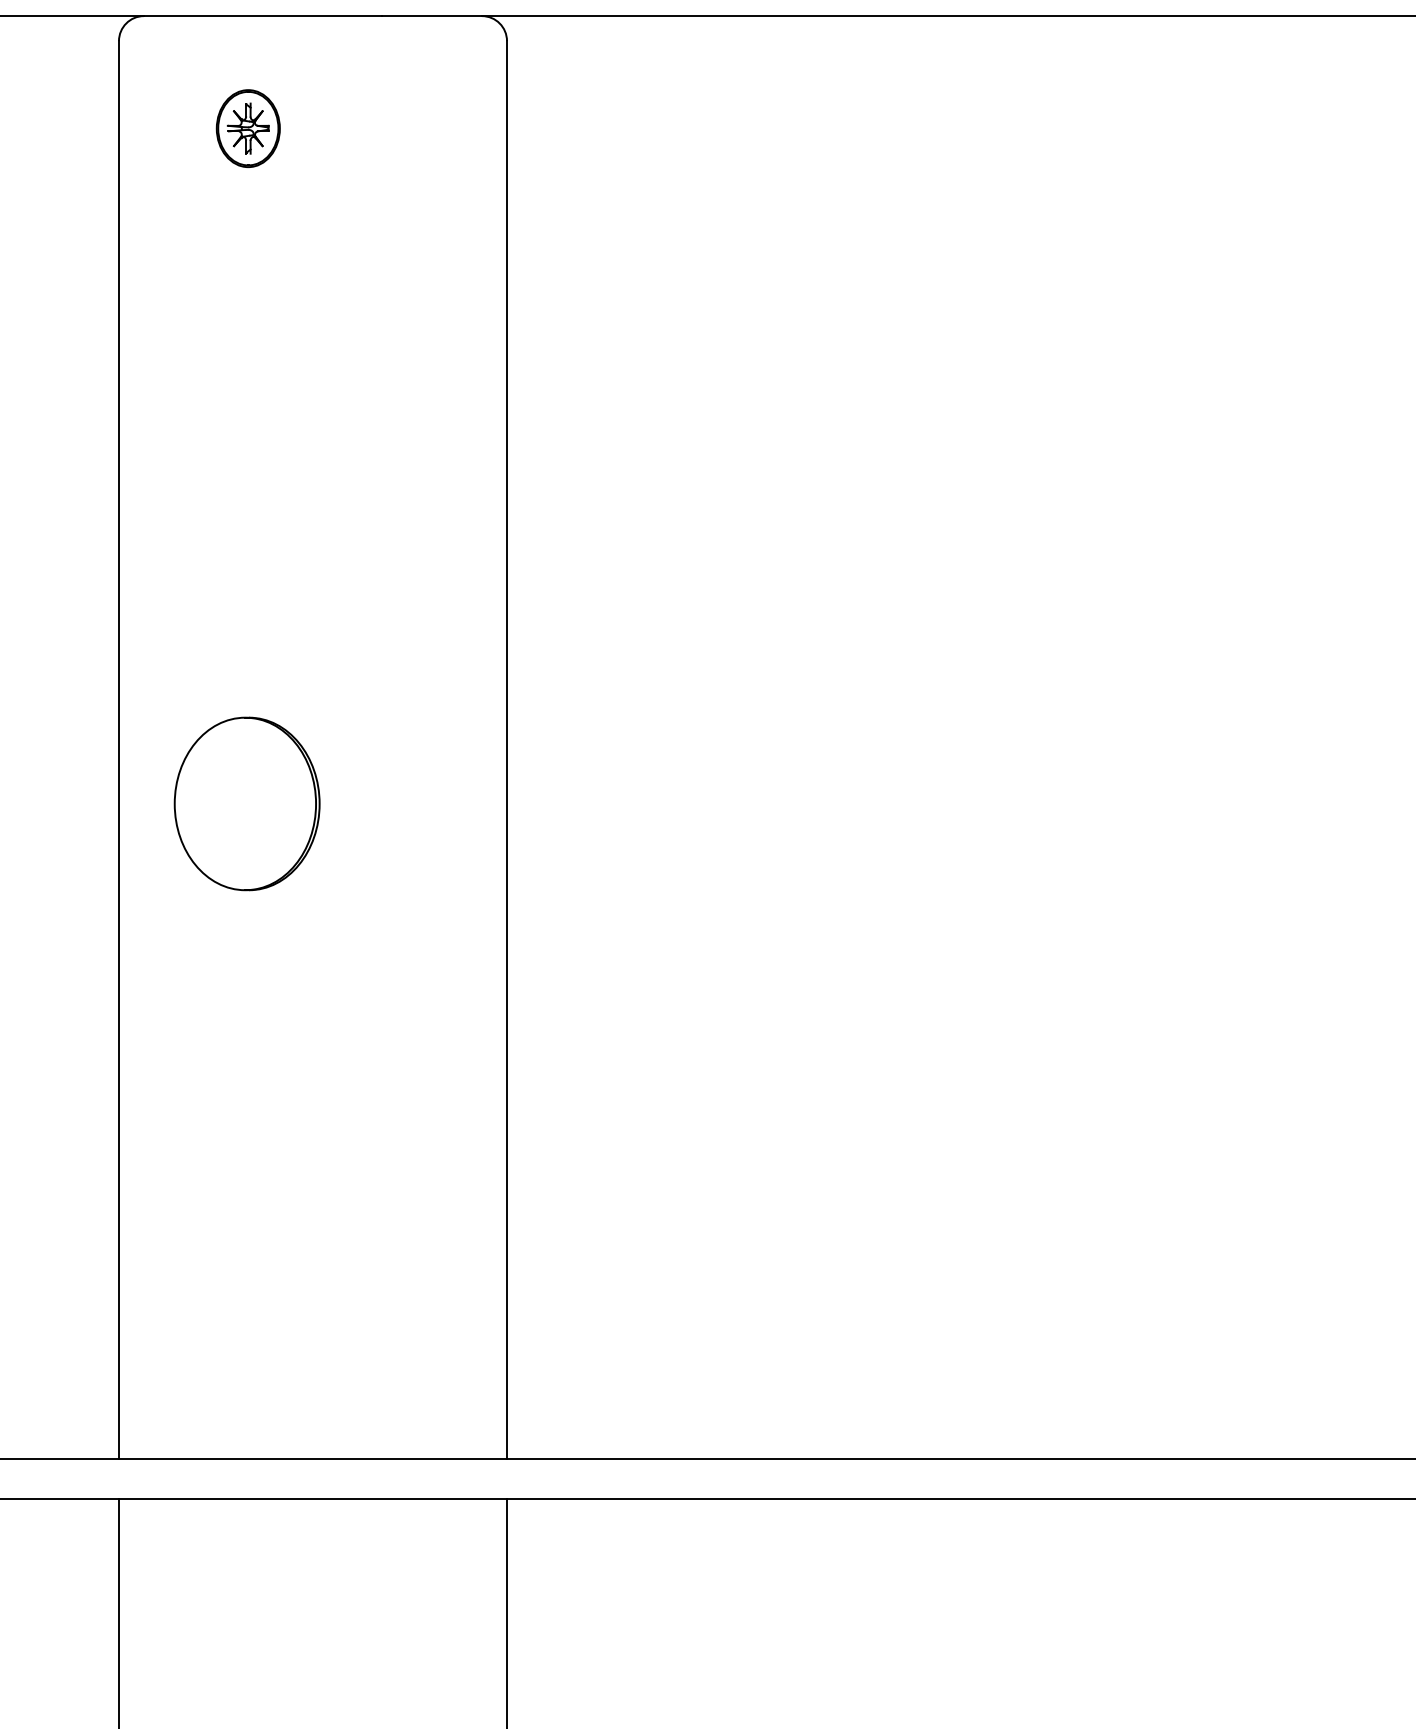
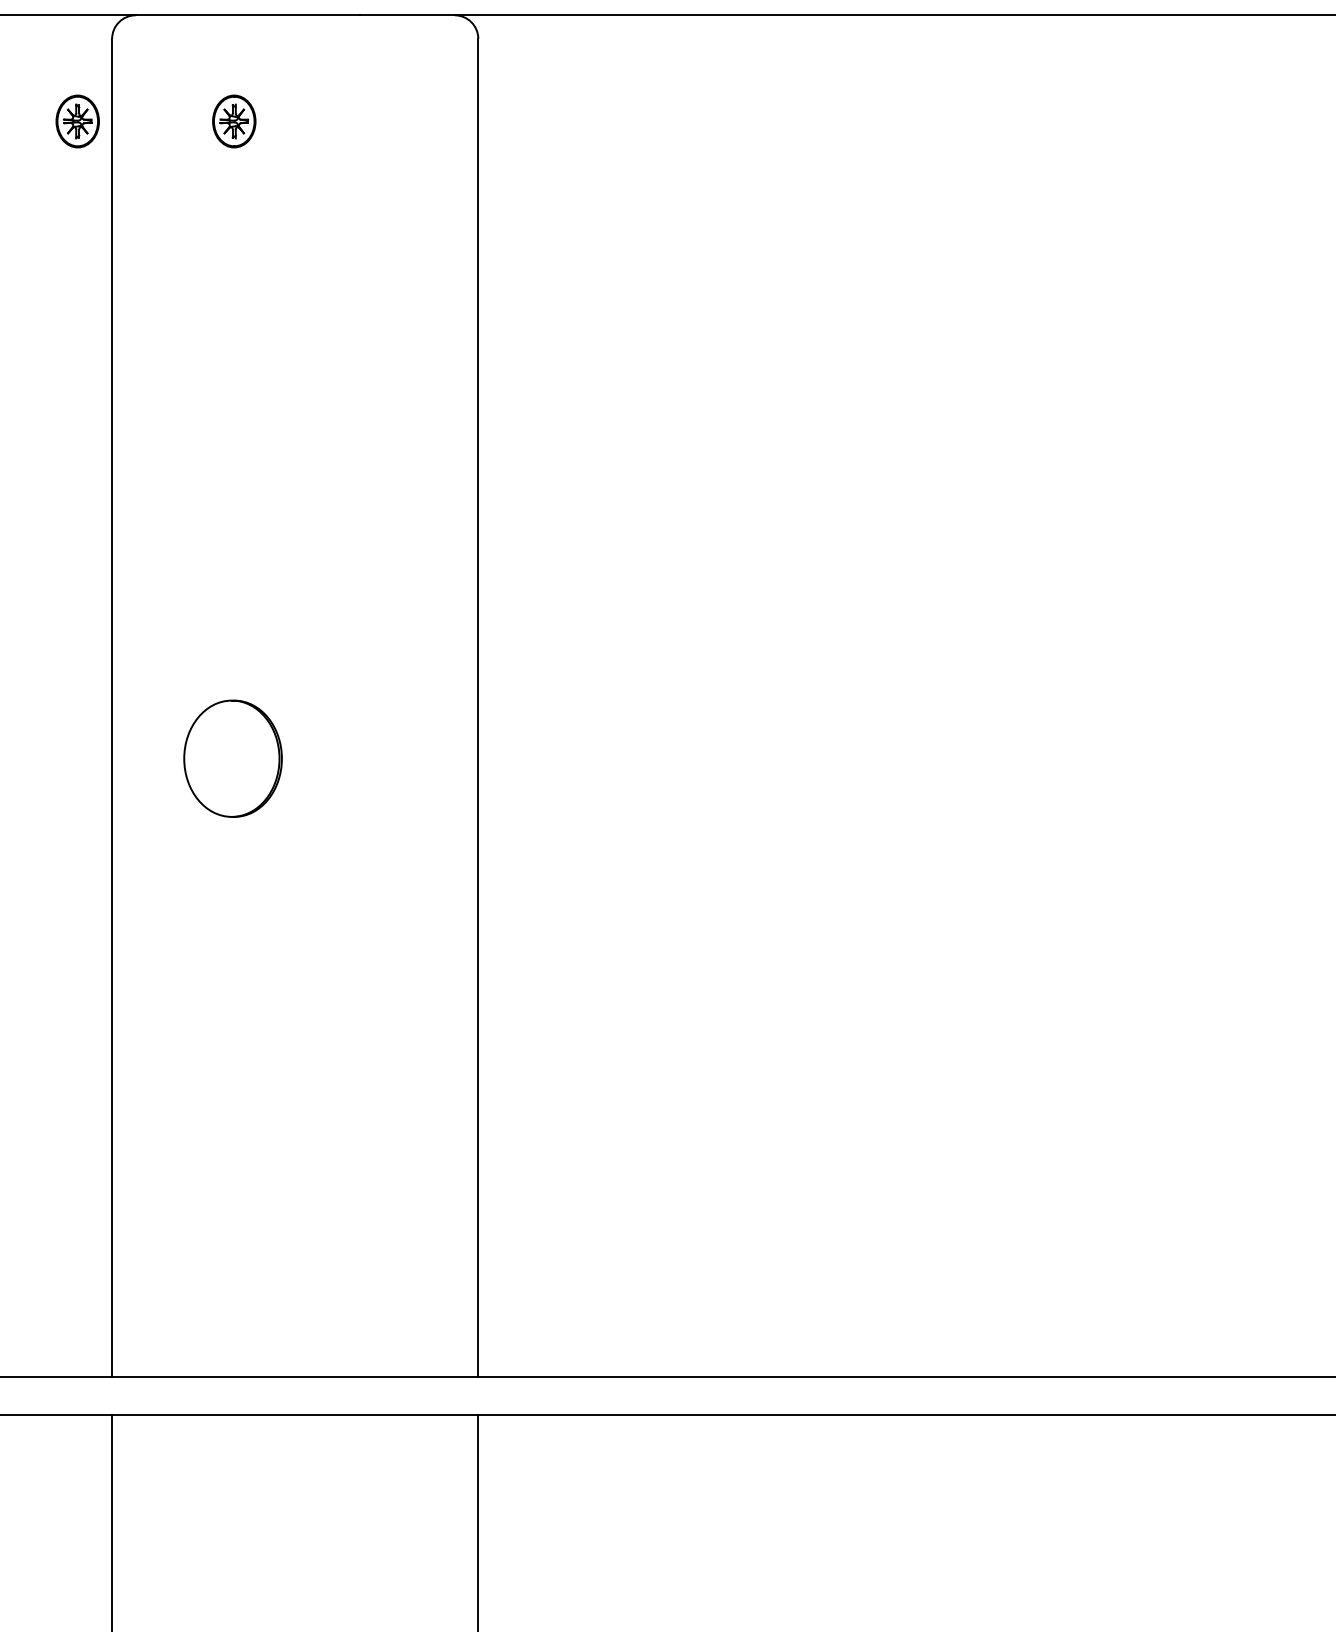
part: (82, 128) -> (77, 121), added
part: (248, 128) -> (234, 121), size x0.71
part: (246, 803) -> (232, 758), size x0.71

